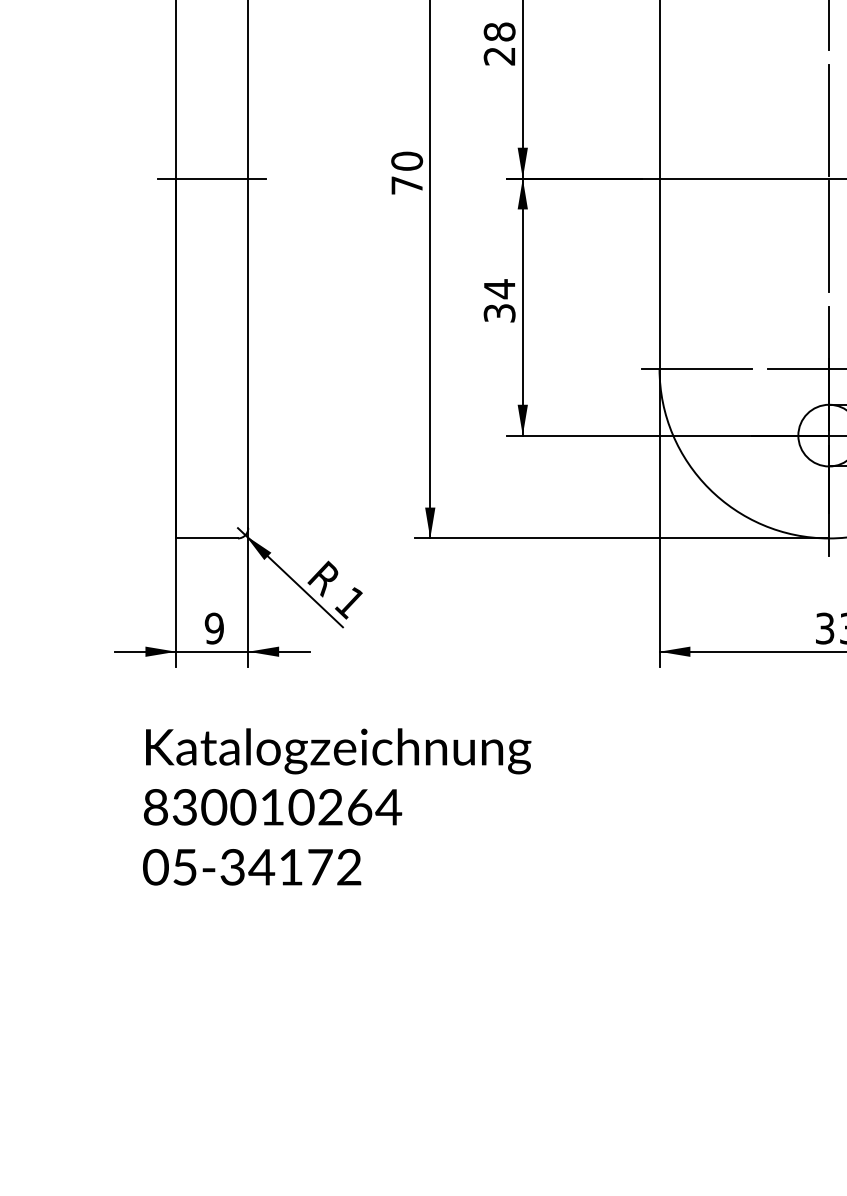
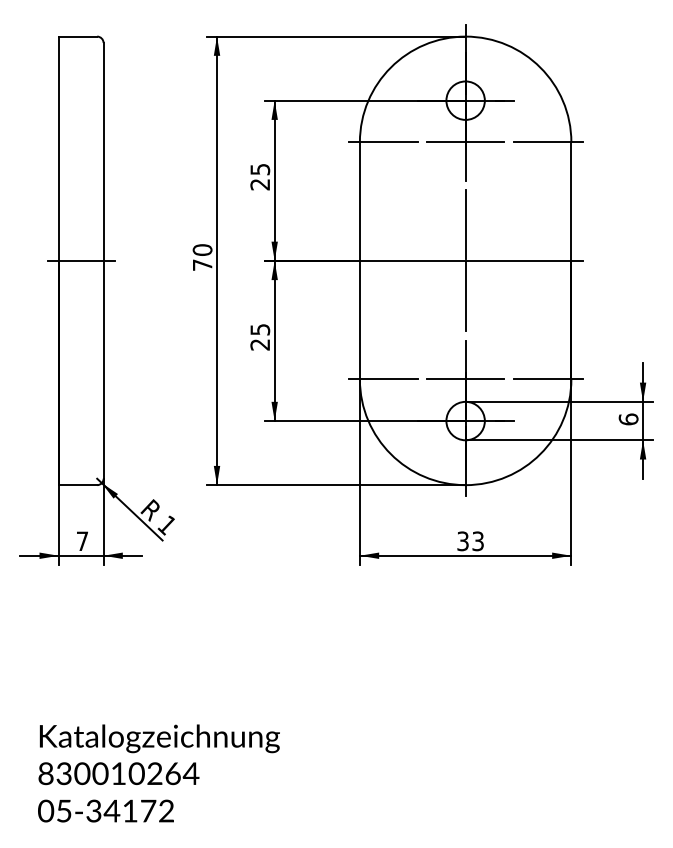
text: (500, 31) -> (260, 169), 28 -> 25
text: (500, 299) -> (260, 336), 34 -> 25
text: (214, 628) -> (82, 541), 9 -> 7
text: (336, 806) -> (158, 773), moved

